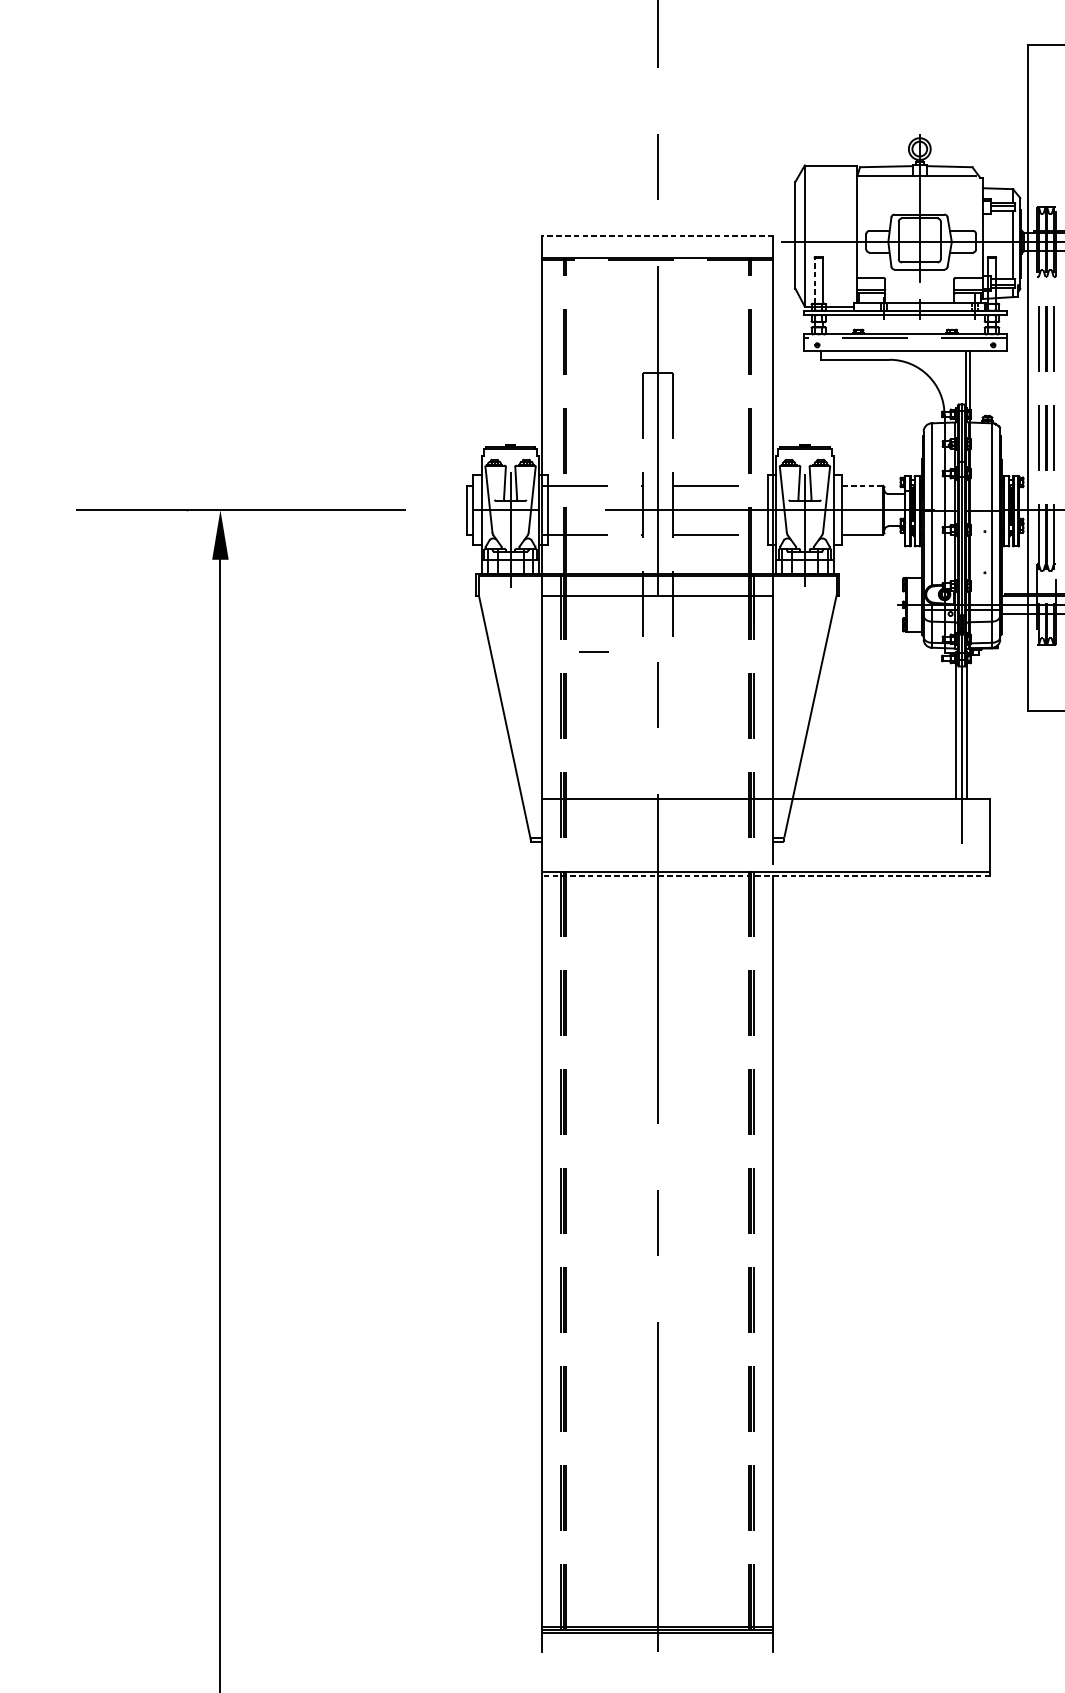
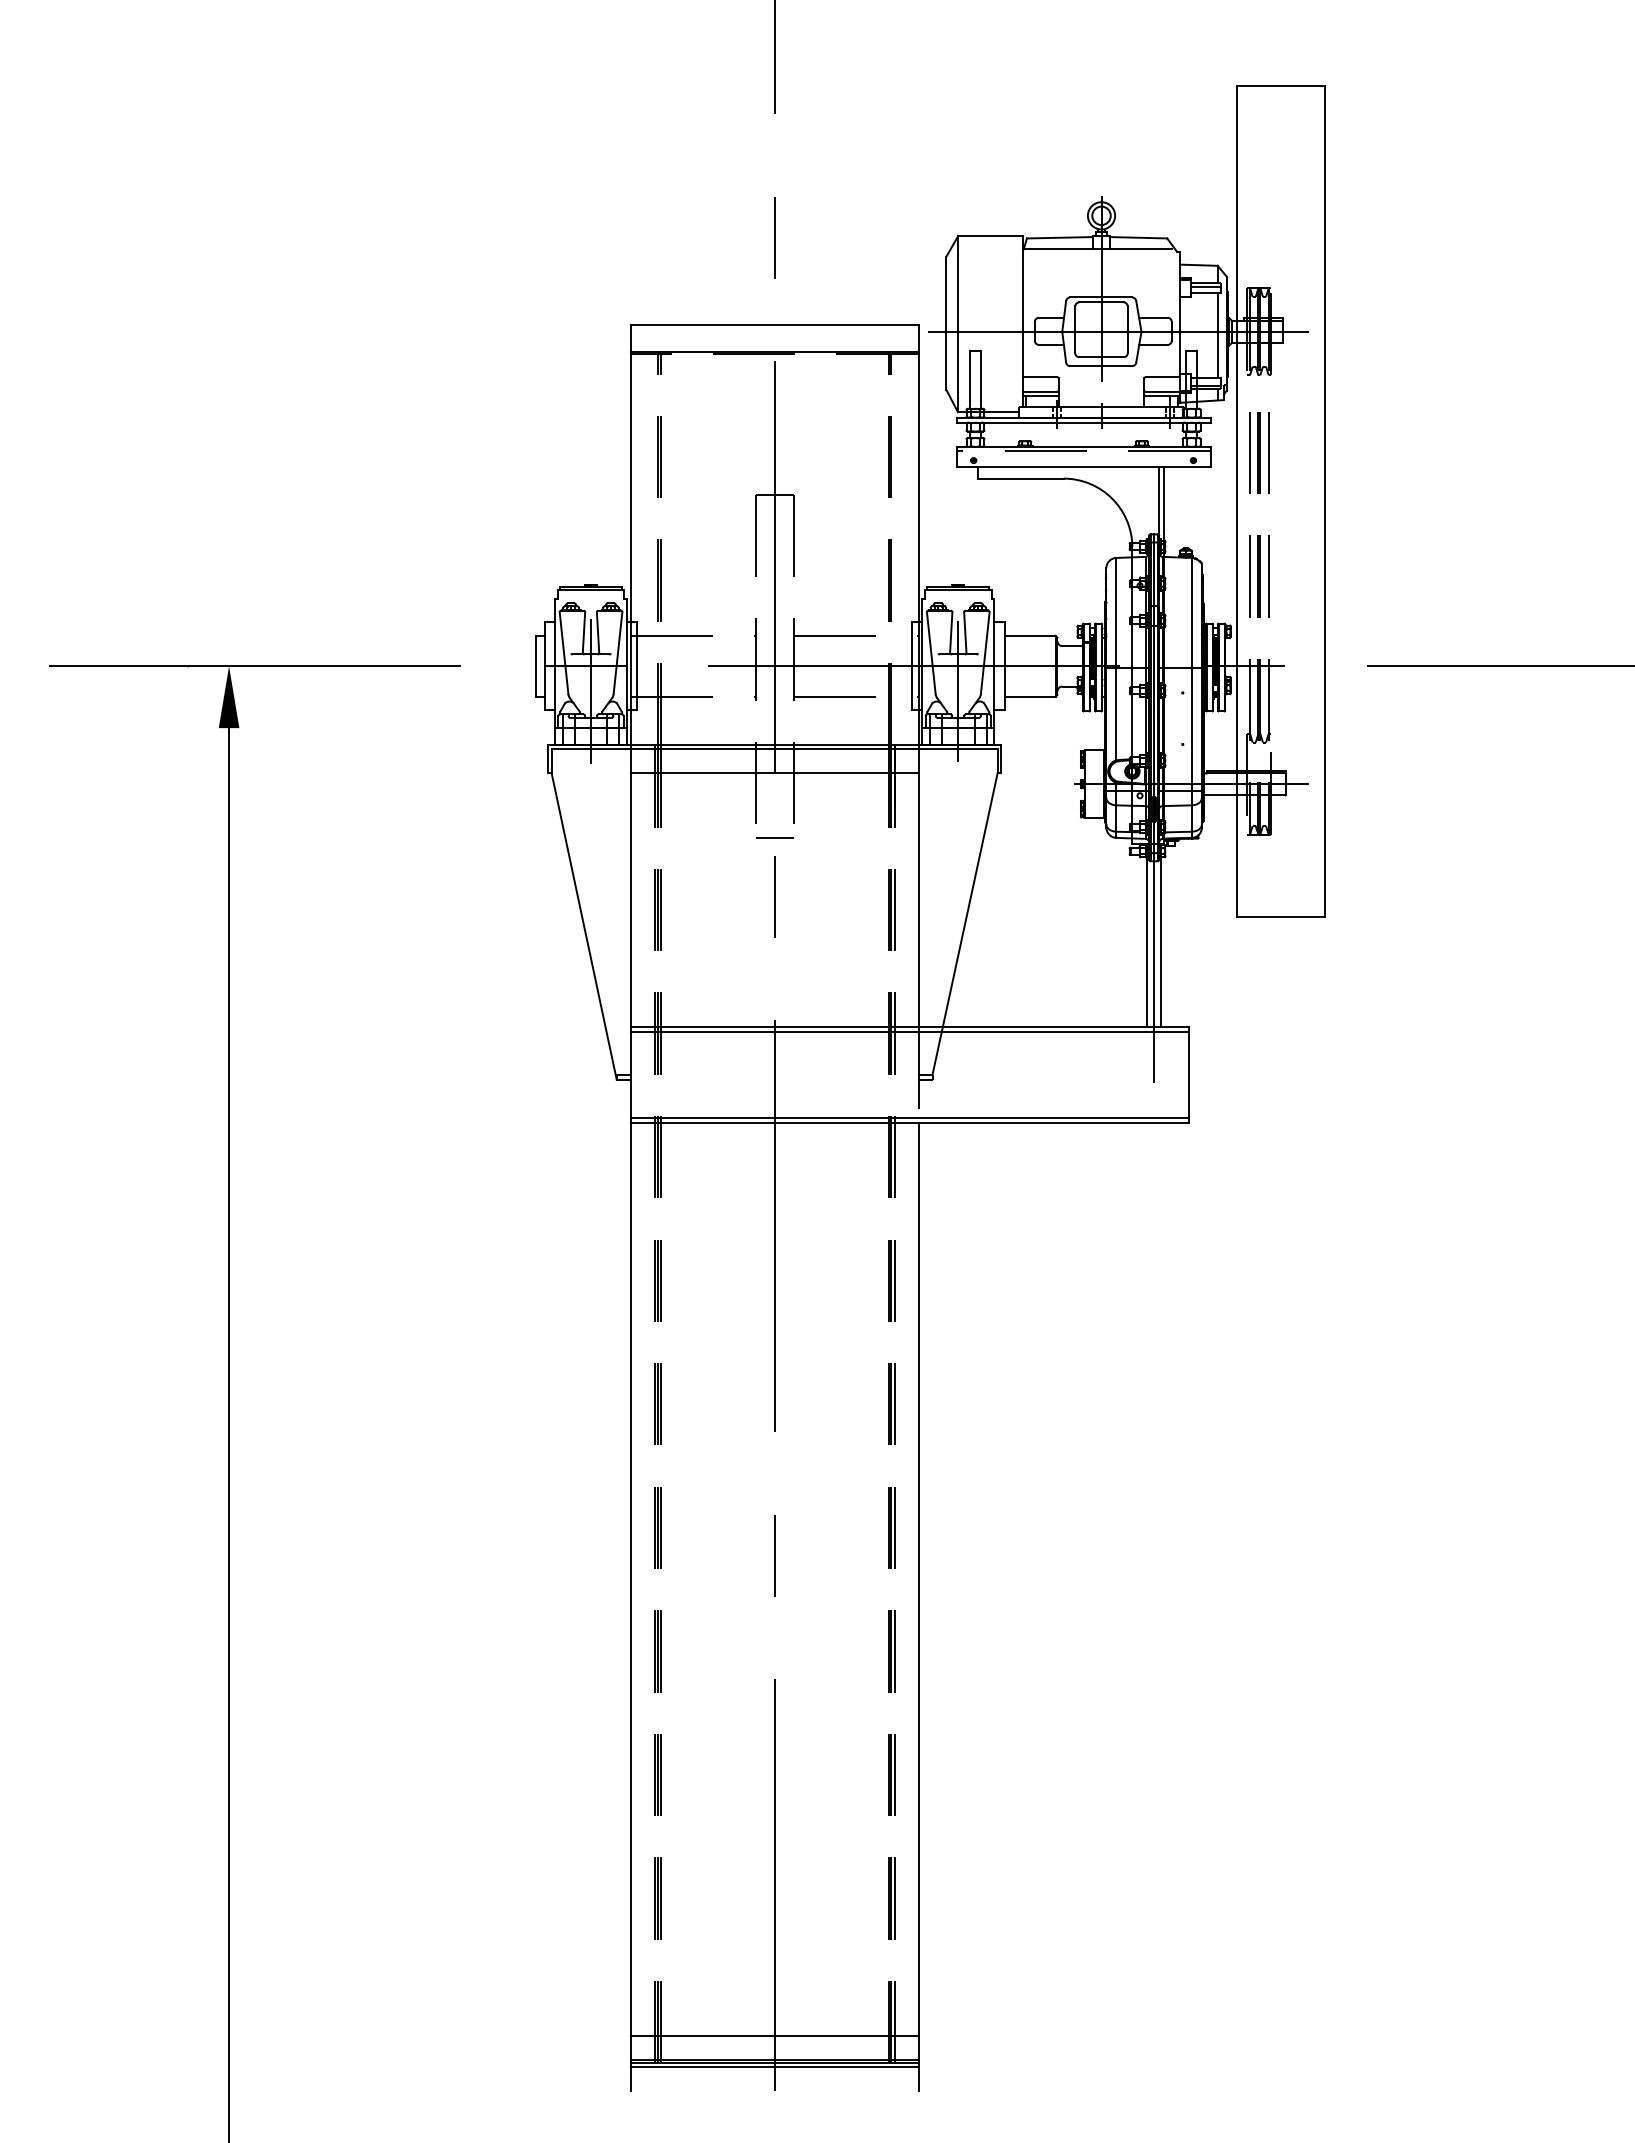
line: (657, 236) -> (774, 324), dashed -> solid
line: (814, 281) -> (970, 380), dashed -> solid
line: (862, 485) -> (1030, 635), dashed -> solid
line: (593, 651) -> (774, 837), moved
line: (765, 803) -> (909, 1032), added
line: (765, 875) -> (909, 1122), dashed -> solid
line: (657, 1607) -> (774, 2035), added

